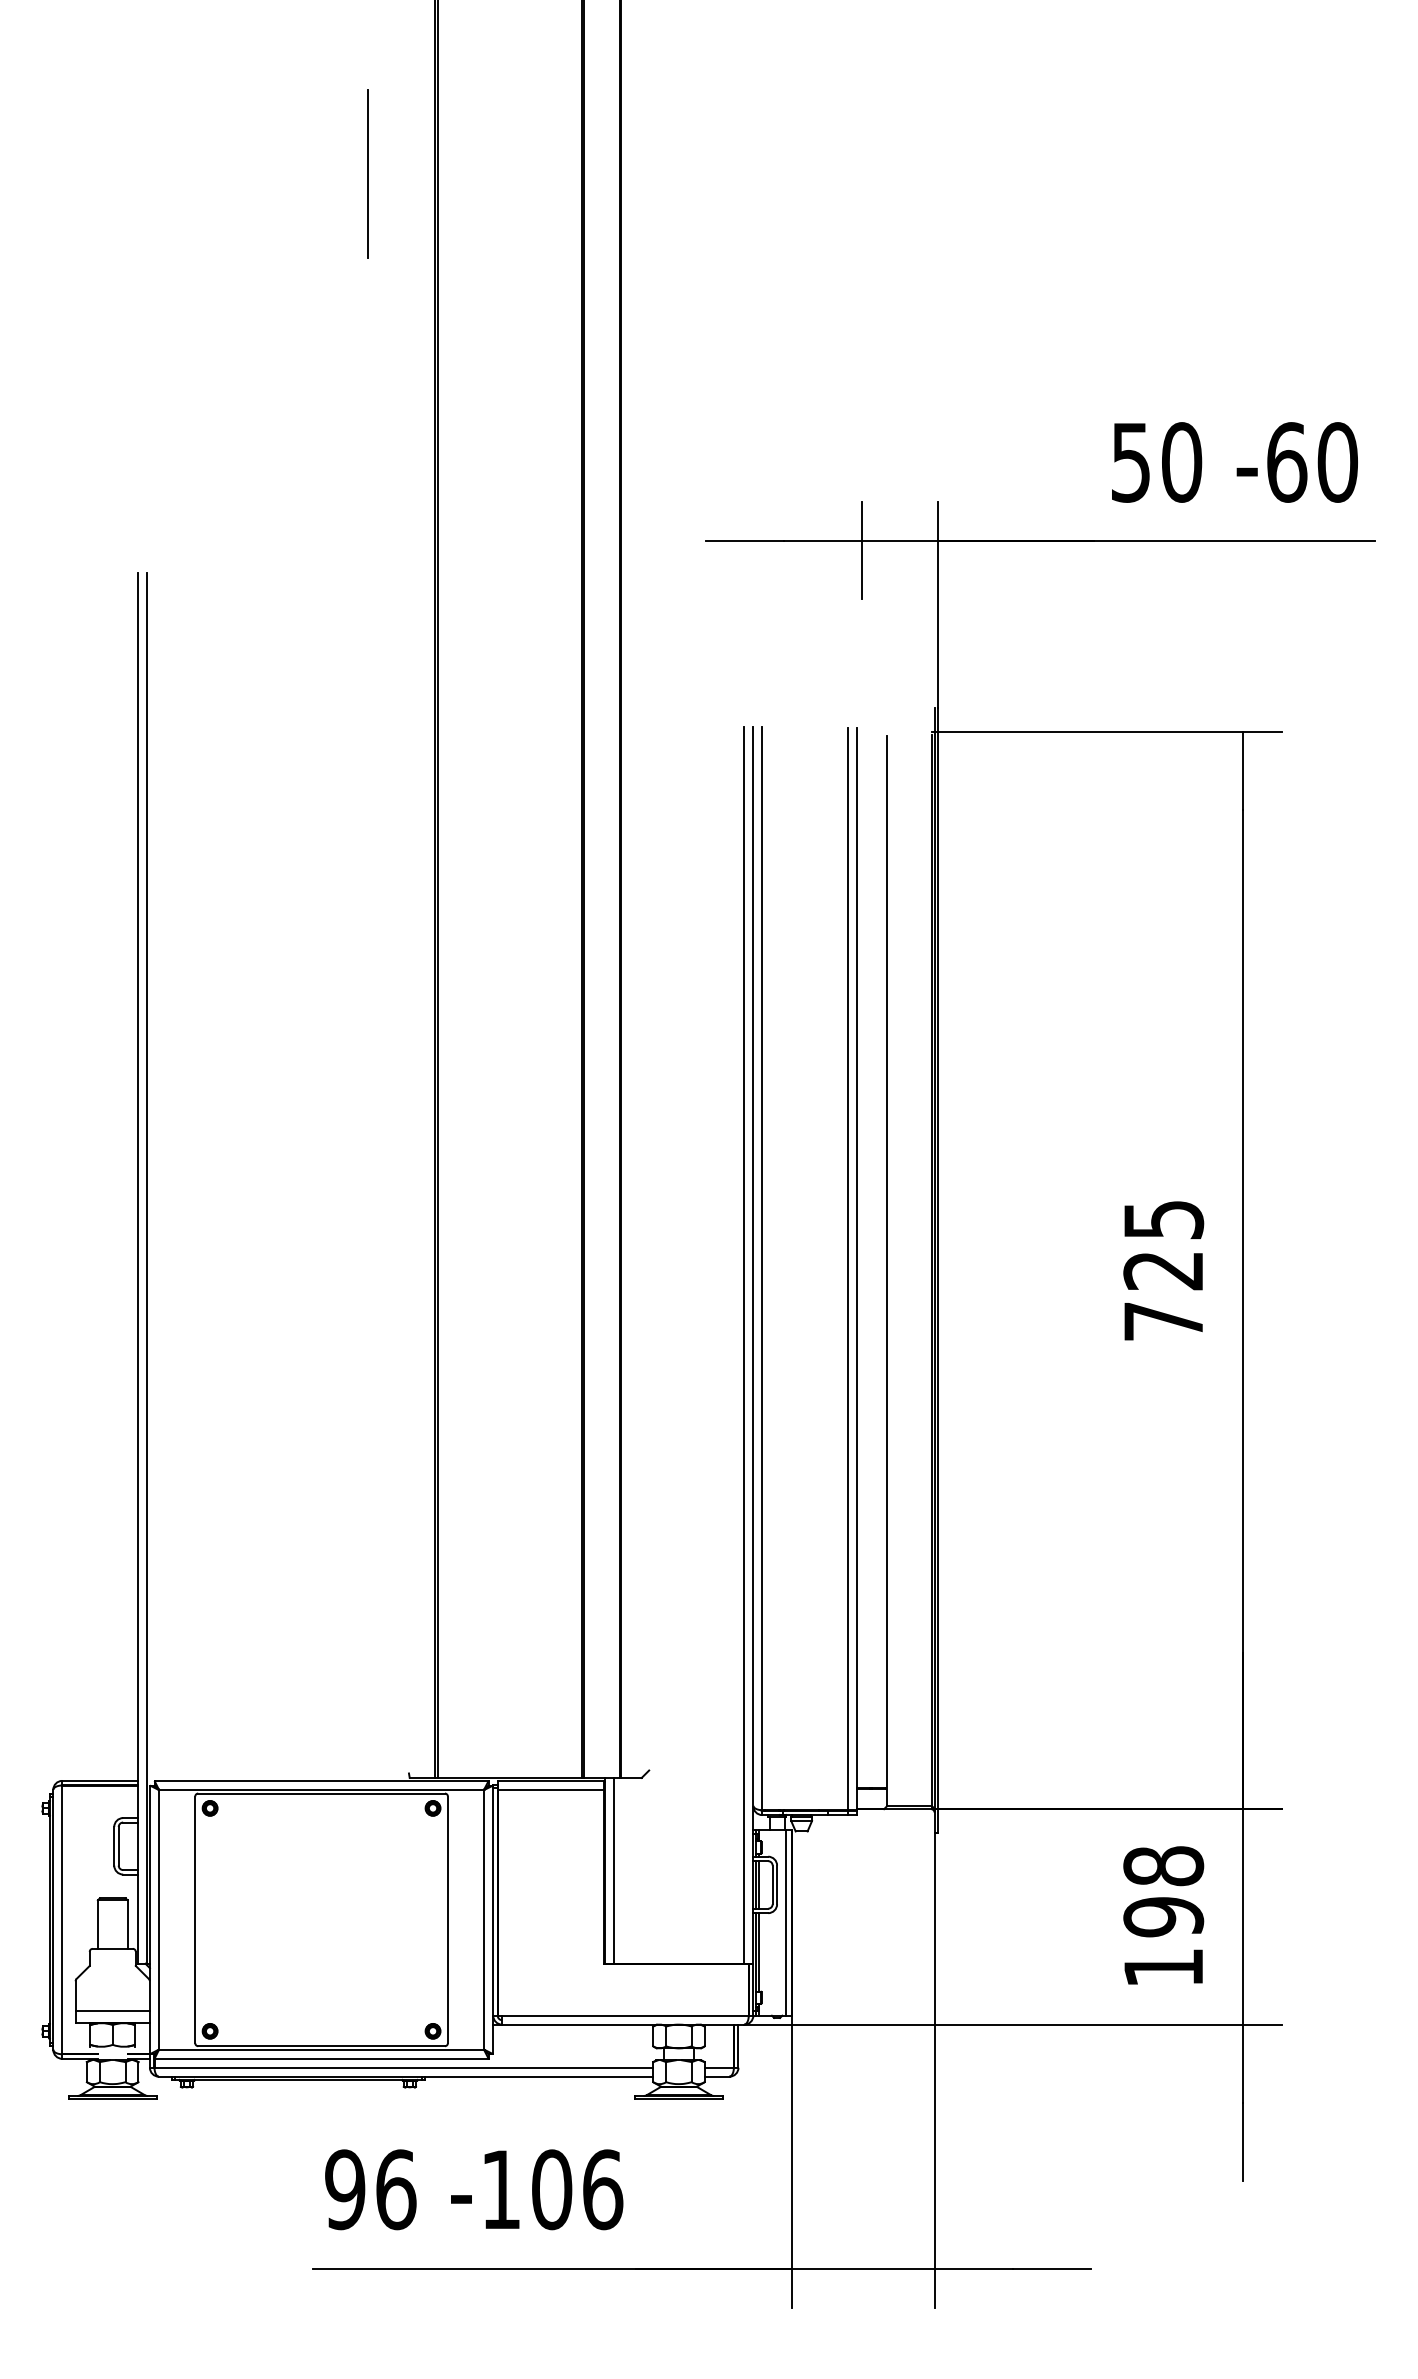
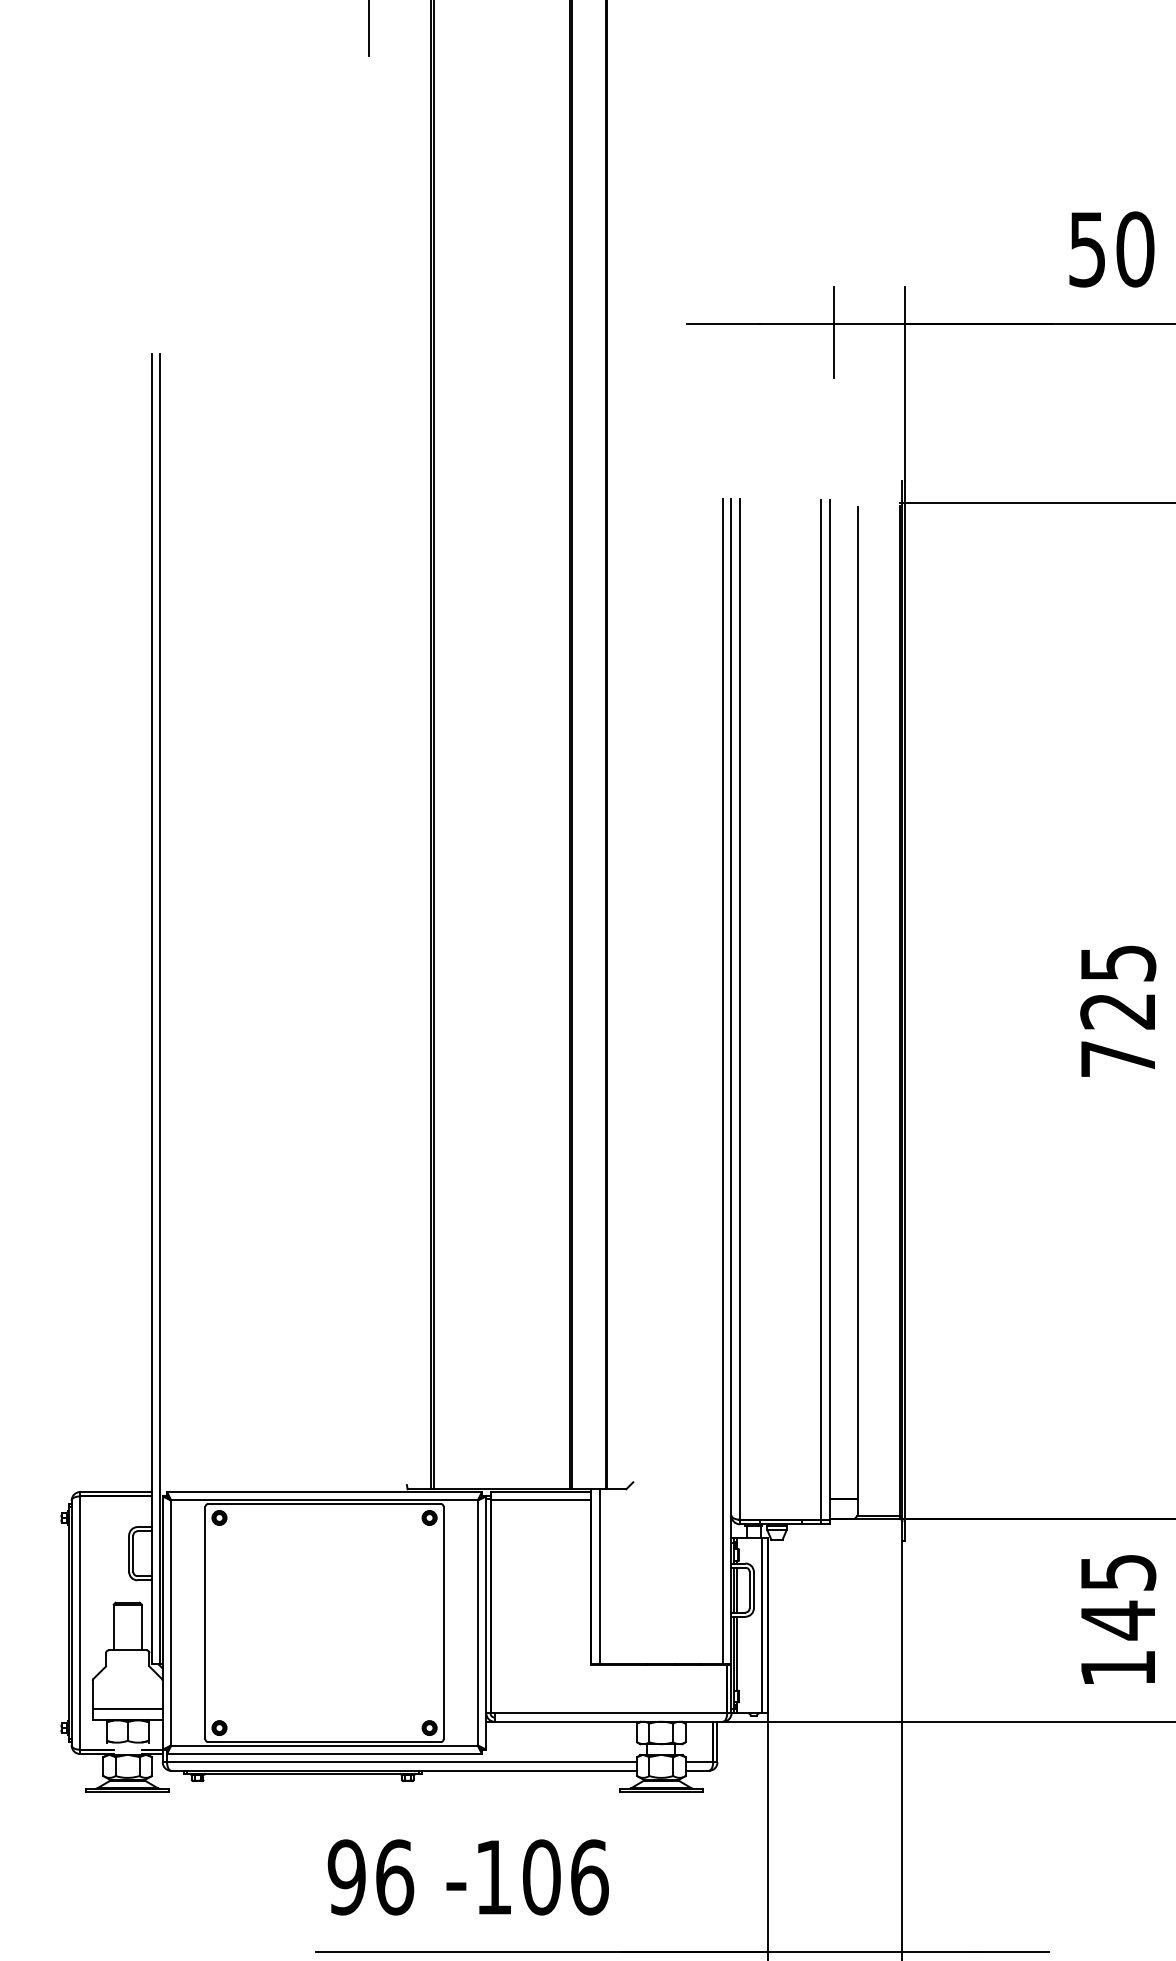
text: (1163, 1892) -> (1118, 1597), 198 -> 145

